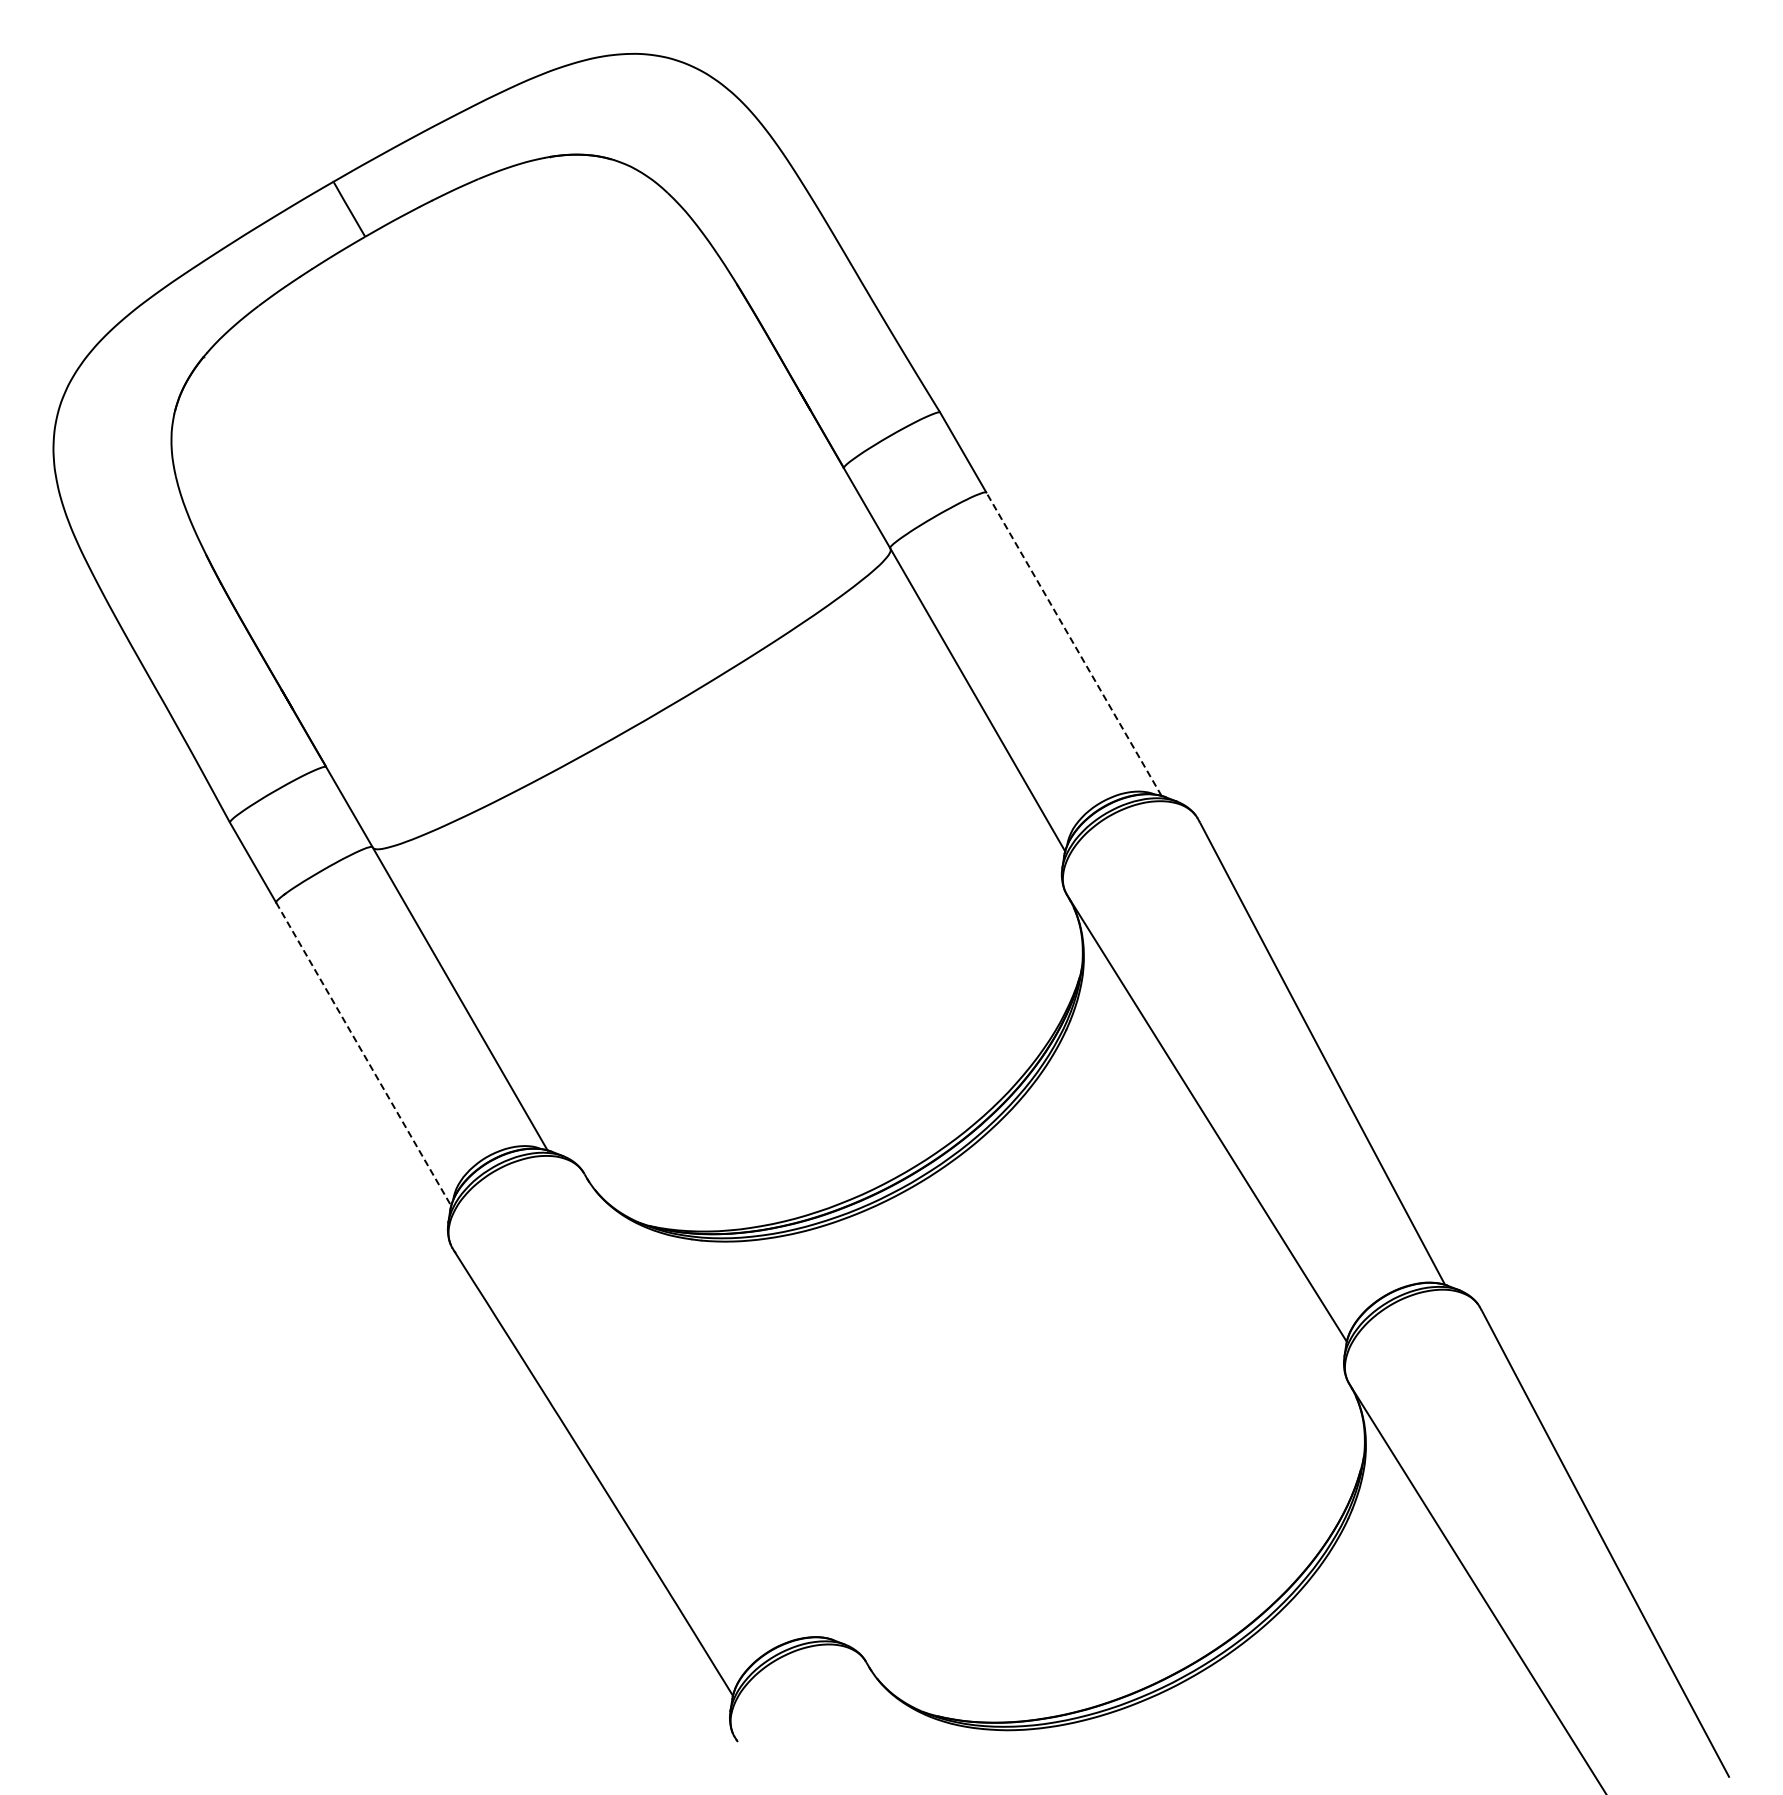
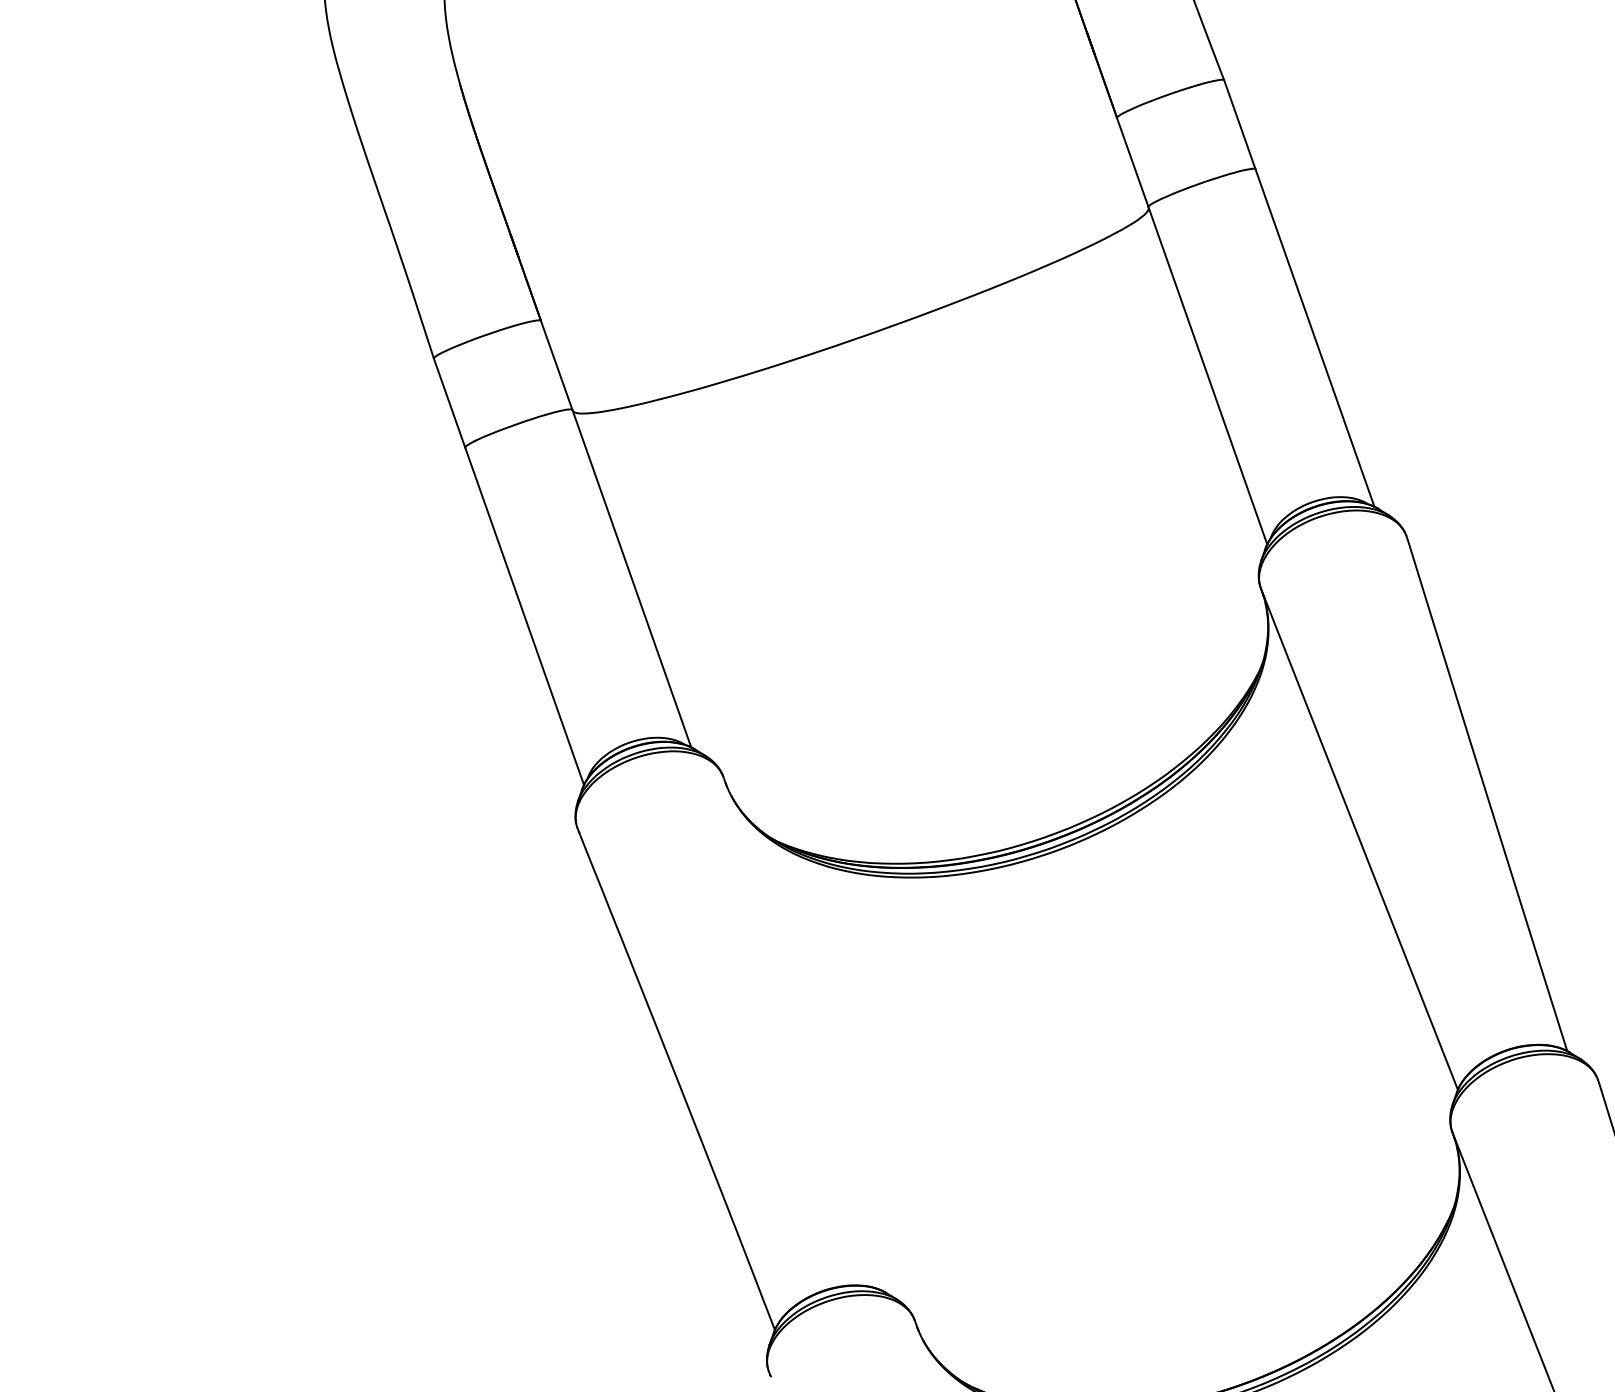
line: (1073, 643) -> (1314, 337), dashed -> solid
line: (363, 1054) -> (524, 616), dashed -> solid

